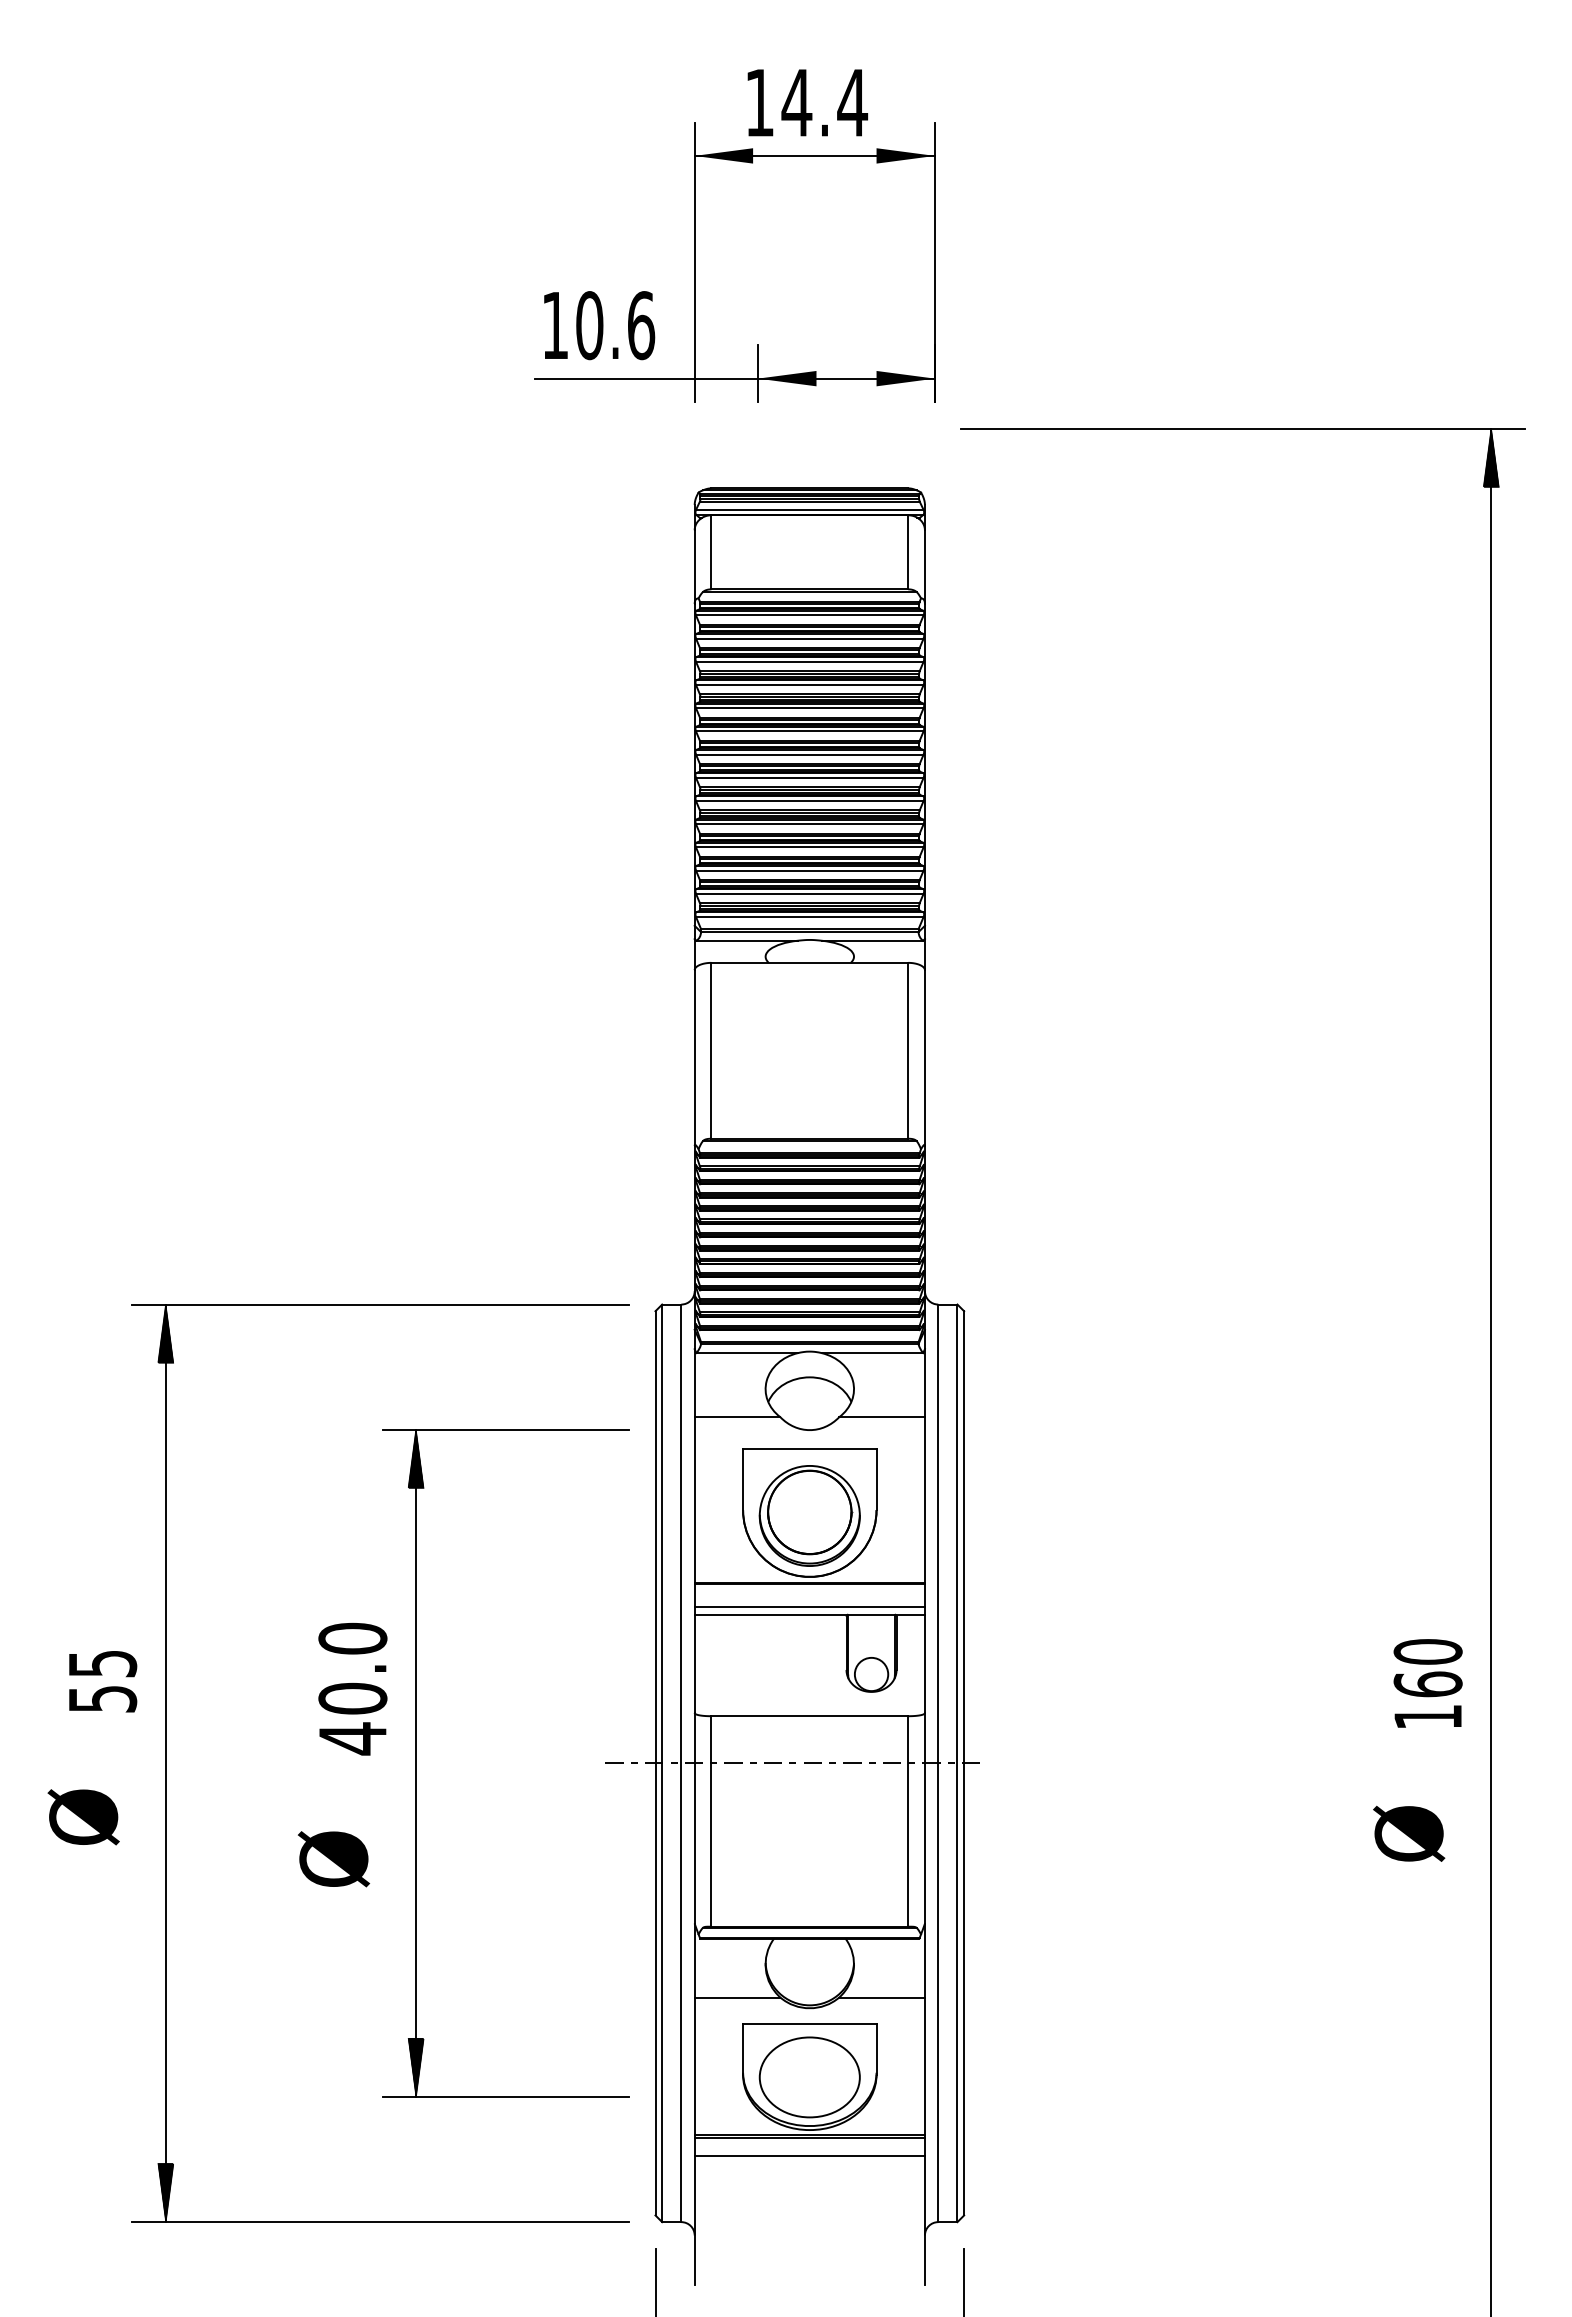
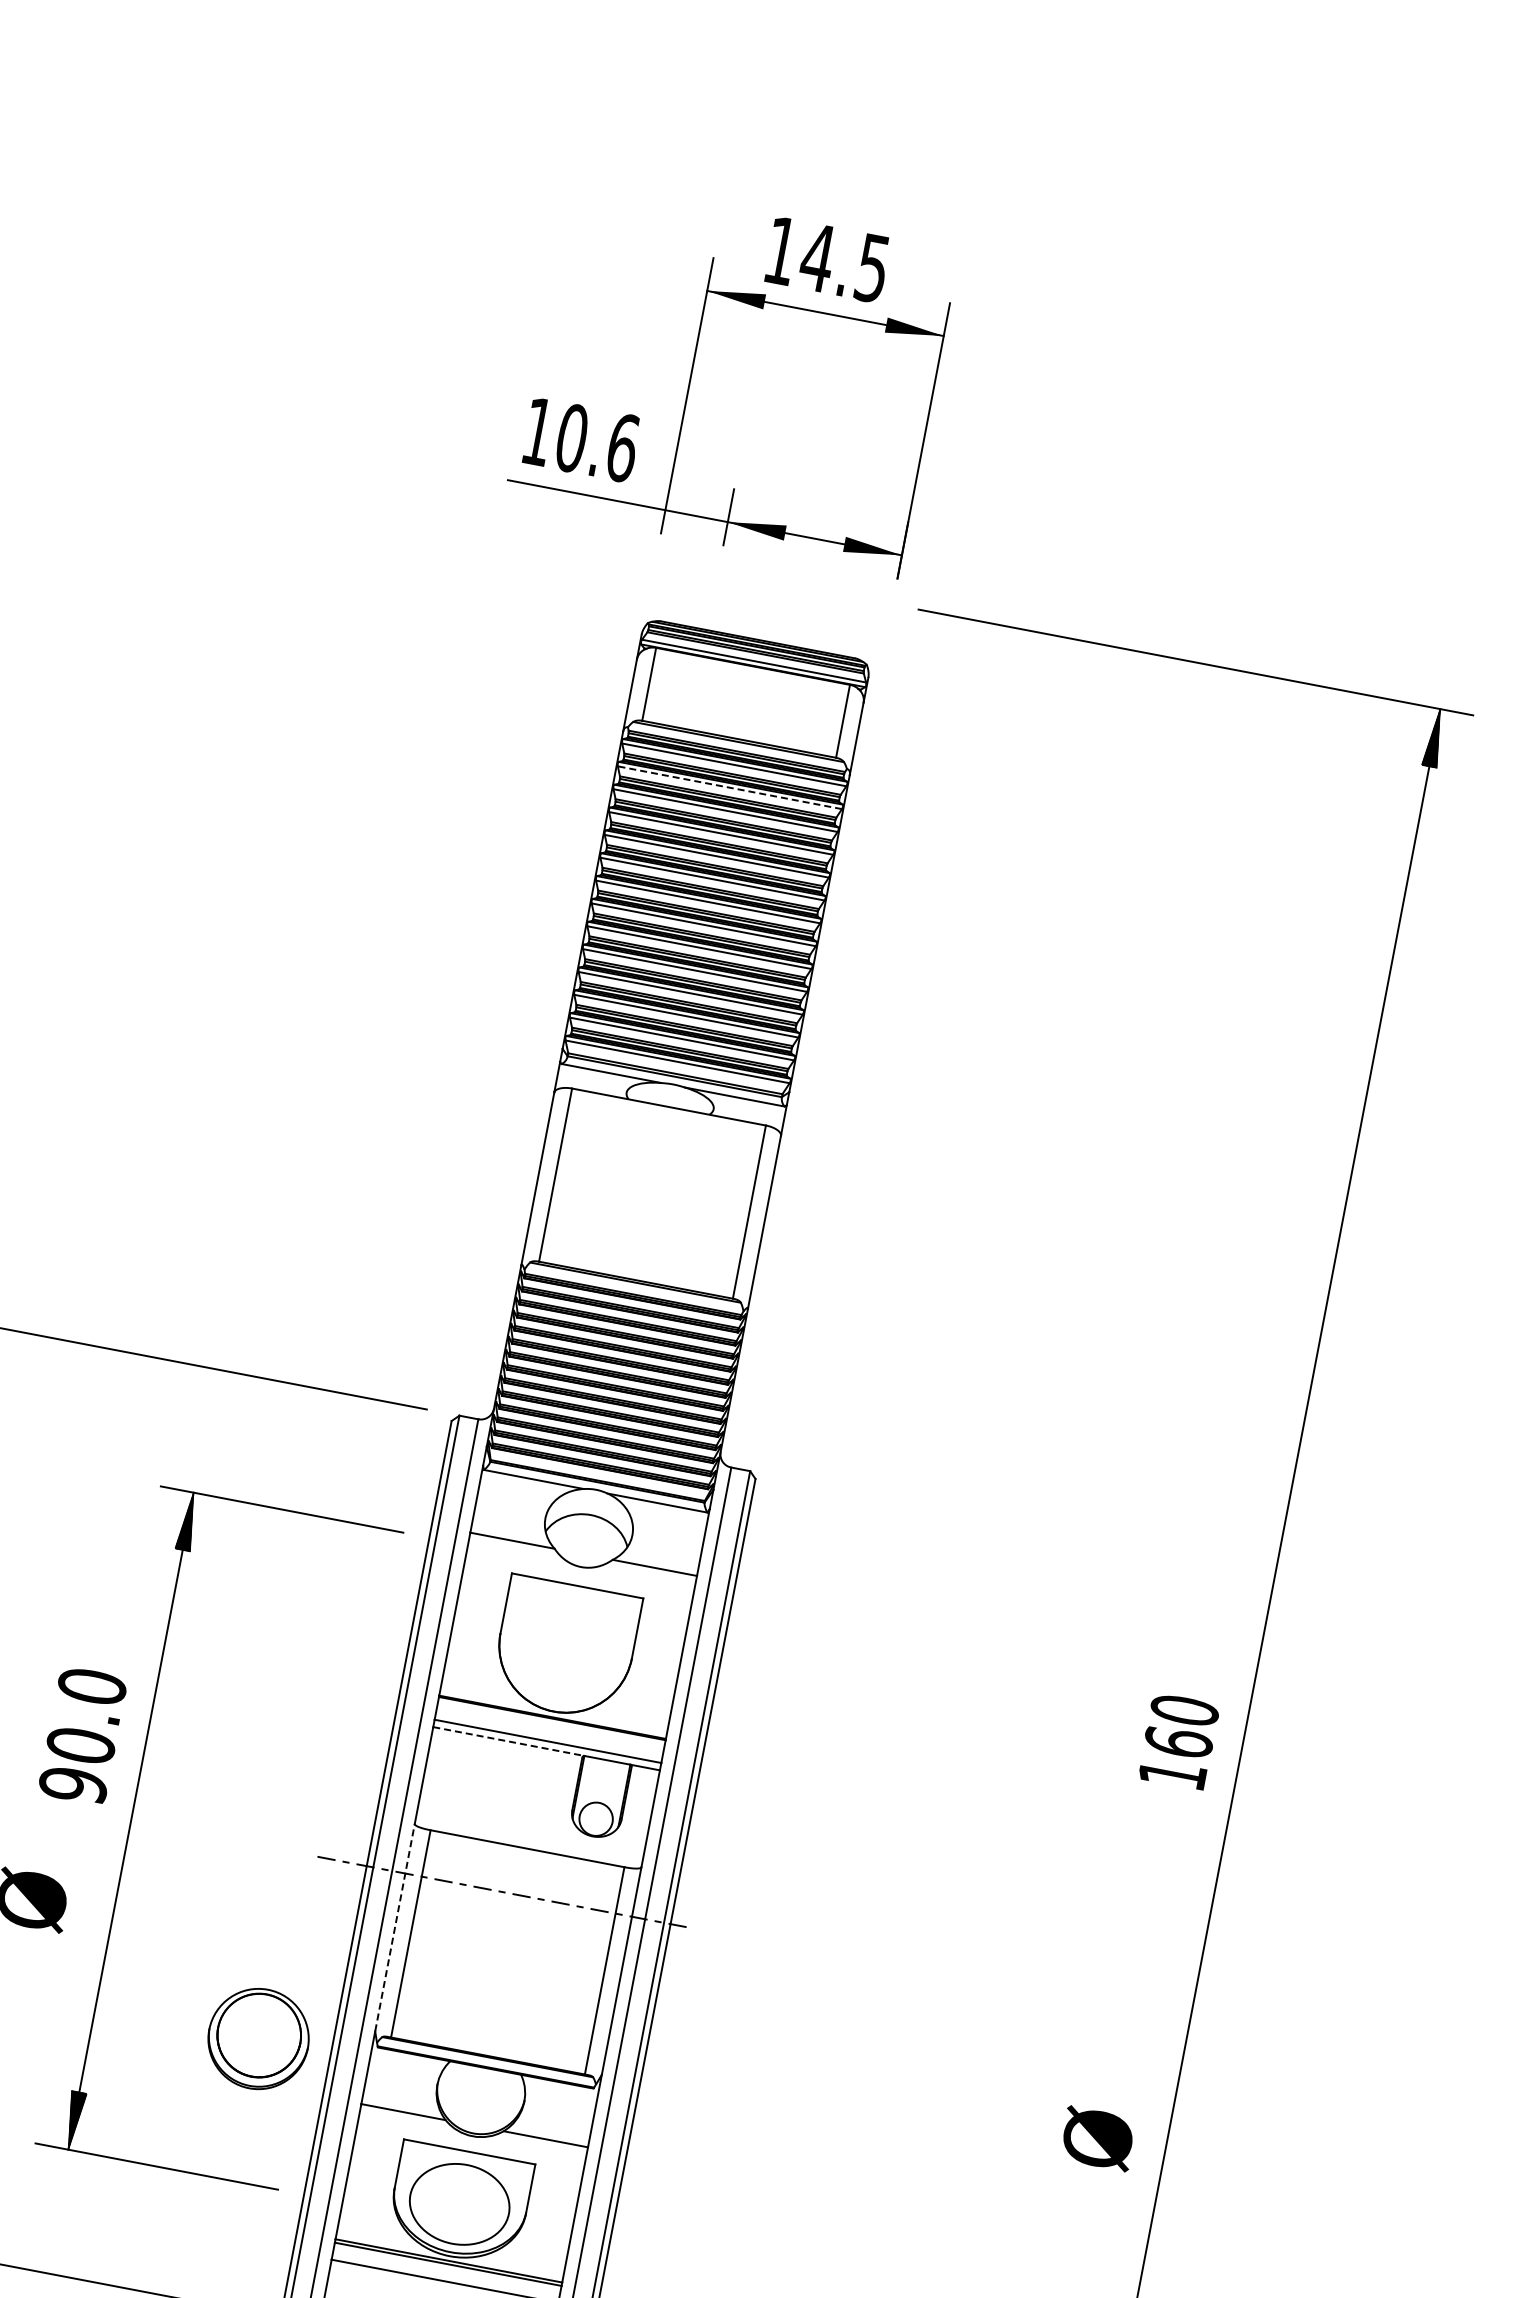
text: (852, 103) -> (872, 268), 14.4 -> 14.5
line: (809, 638) -> (729, 787), solid -> dashed
part: (809, 1515) -> (258, 2038), moved
line: (771, 1614) -> (508, 1741), solid -> dashed
text: (1427, 1683) -> (1178, 1741), moved
text: (352, 1738) -> (73, 1784), 40.0 -> 90.0
line: (694, 1817) -> (394, 1926), solid -> dashed
text: (1409, 1833) -> (1098, 2138), moved

